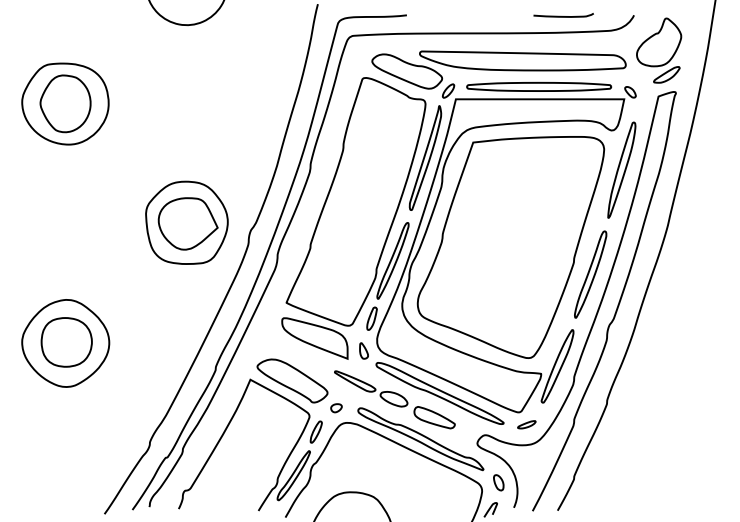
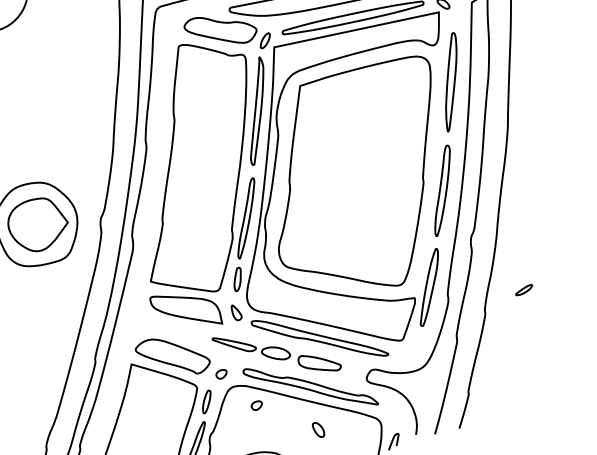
part: (526, 424) -> (523, 289), moved
part: (364, 446) -> (257, 405), added
part: (498, 482) -> (318, 429), moved

